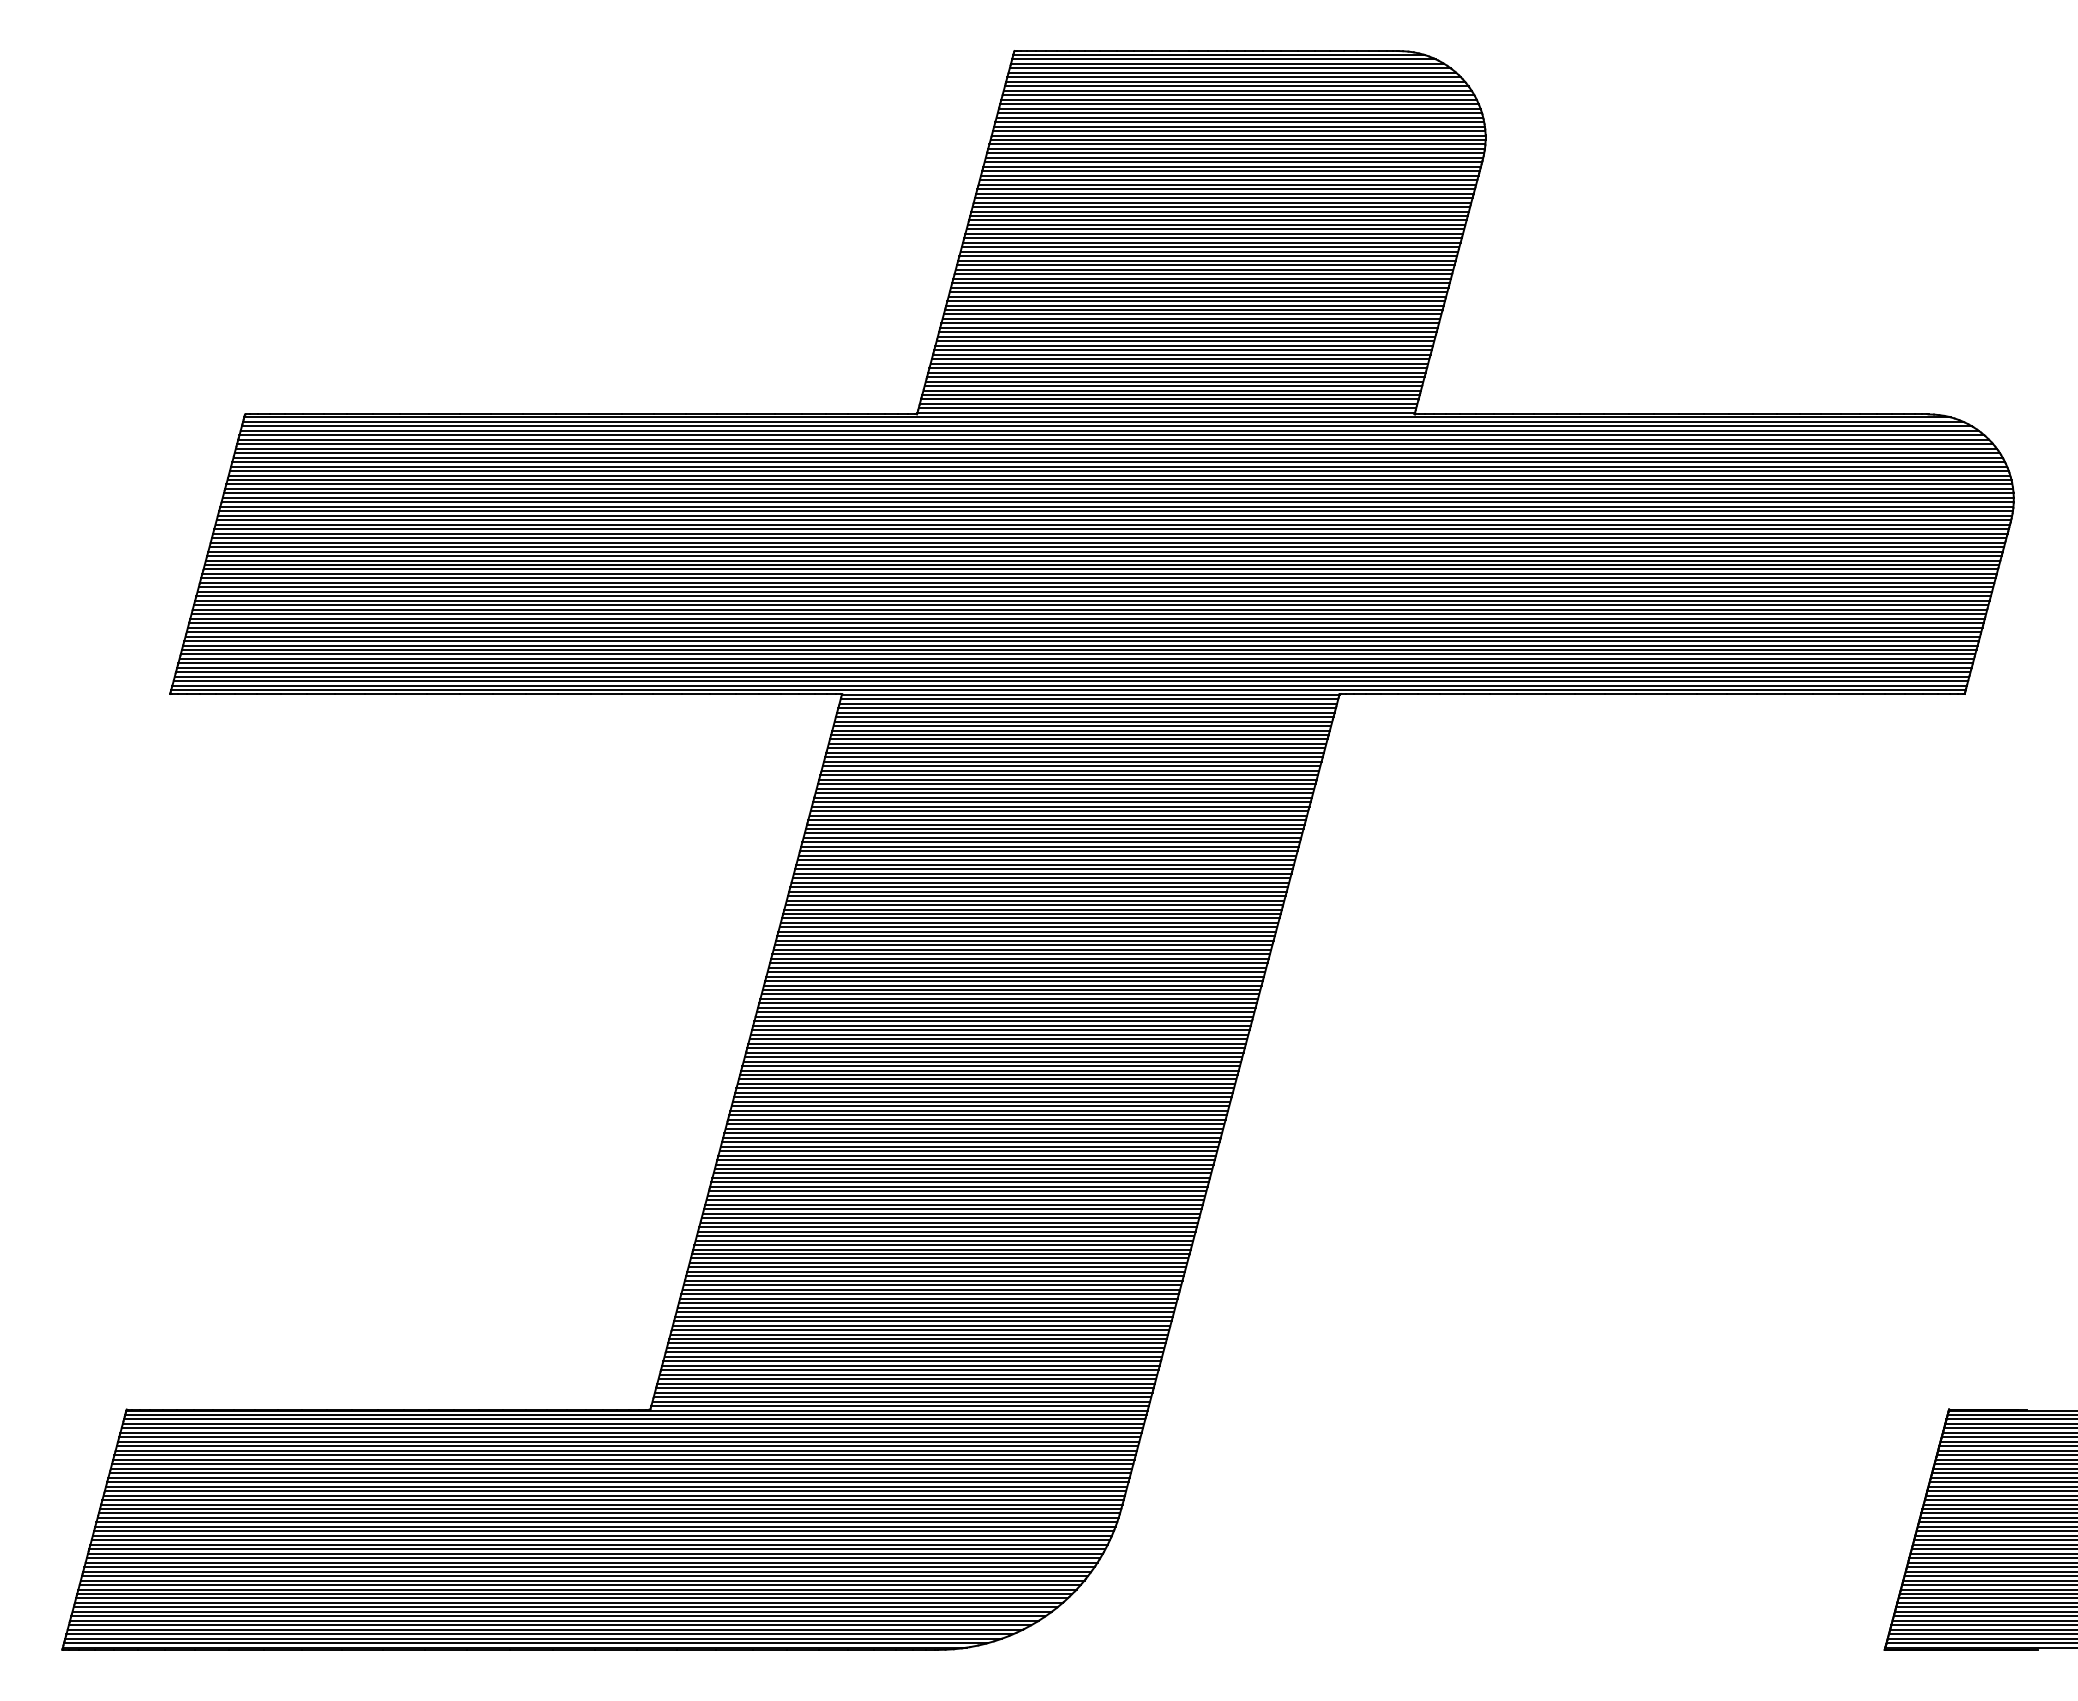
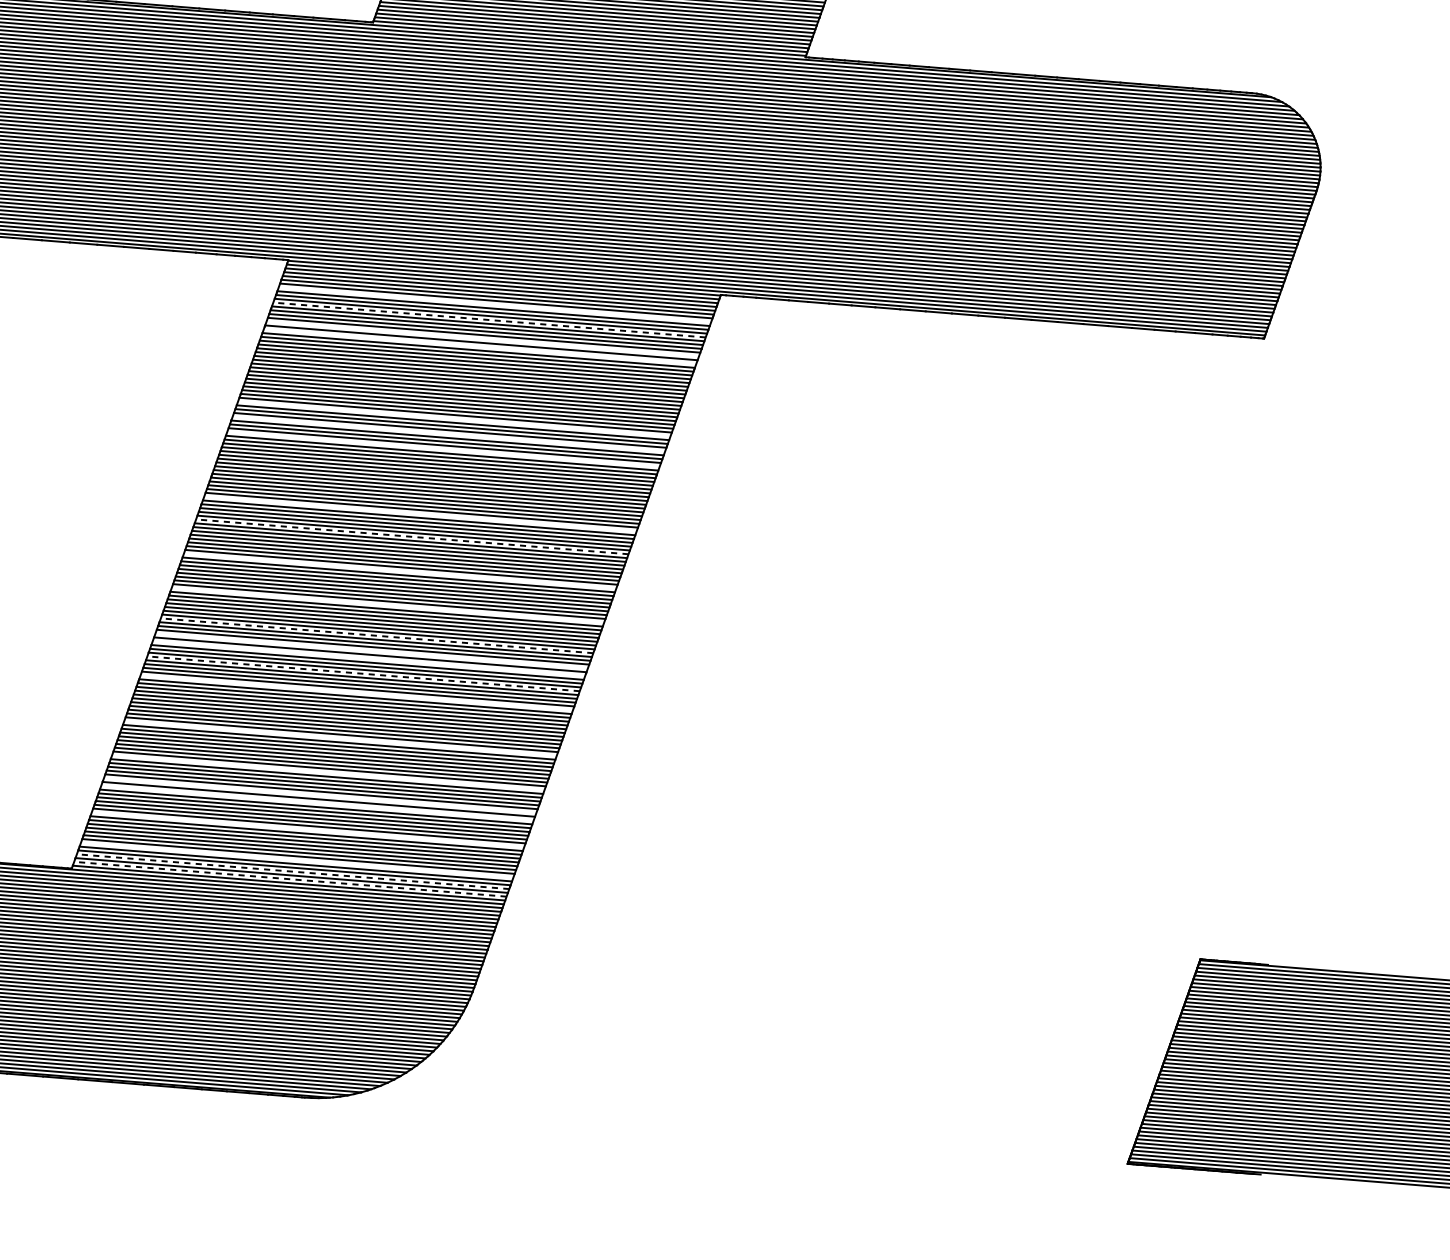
line: (1082, 726) -> (495, 305), removed
line: (1077, 743) -> (489, 319), solid -> dashed
line: (1071, 766) -> (482, 339), removed
line: (1068, 775) -> (479, 346), removed
line: (1046, 860) -> (454, 419), removed
line: (1041, 878) -> (448, 434), removed
line: (1036, 896) -> (443, 449), removed
line: (1016, 972) -> (420, 514), removed
line: (1009, 998) -> (412, 536), solid -> dashed
line: (998, 1039) -> (400, 571), removed
line: (987, 1079) -> (387, 605), removed
line: (978, 1115) -> (377, 636), solid -> dashed
line: (973, 1133) -> (371, 651), removed
line: (970, 1142) -> (368, 658), removed
line: (966, 1160) -> (363, 674), solid -> dashed
line: (959, 1182) -> (356, 692), removed
line: (945, 1236) -> (340, 738), removed
line: (934, 1276) -> (327, 772), removed
line: (927, 1303) -> (320, 795), removed
line: (925, 1312) -> (317, 803), removed
line: (916, 1343) -> (307, 829), removed
line: (907, 1379) -> (297, 860), removed
line: (903, 1392) -> (292, 871), solid -> dashed
line: (901, 1401) -> (290, 879), solid -> dashed

